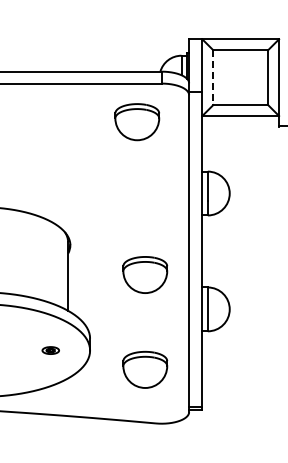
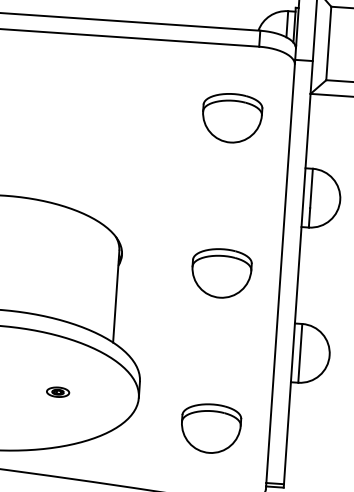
line: (213, 78) -> (328, 44), dashed -> solid
part: (137, 122) -> (232, 118), moved
part: (145, 274) -> (221, 272), moved
part: (50, 350) -> (57, 392), moved

